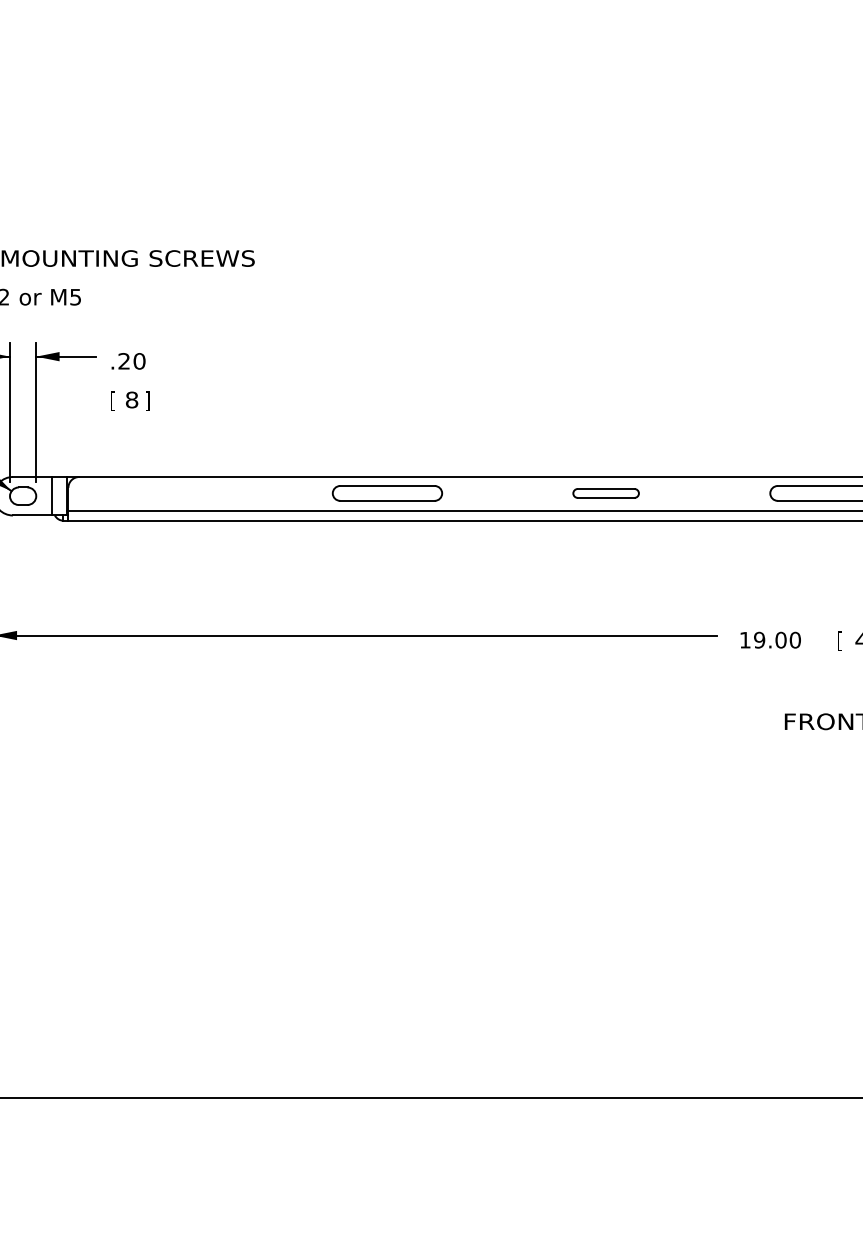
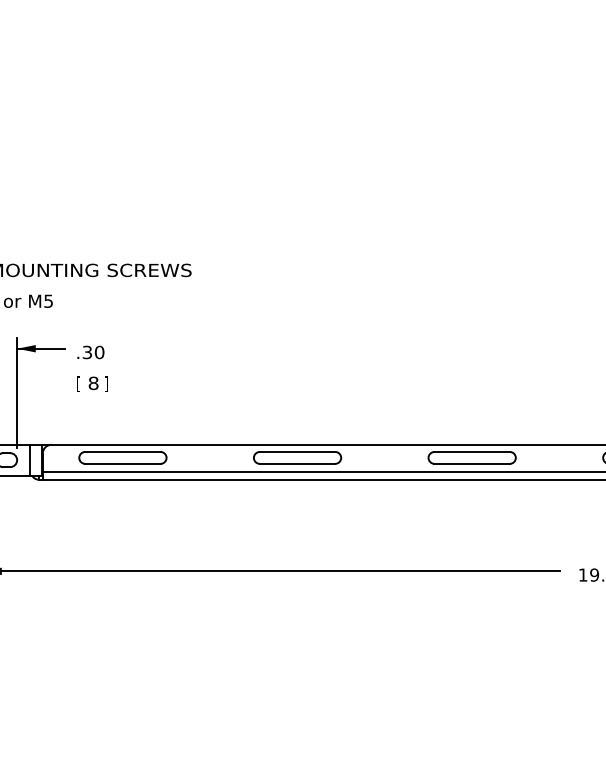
text: (123, 361) -> (86, 352), .20 -> .30
part: (168, 493) -> (122, 457), added
part: (605, 493) -> (471, 457), size x1.67

